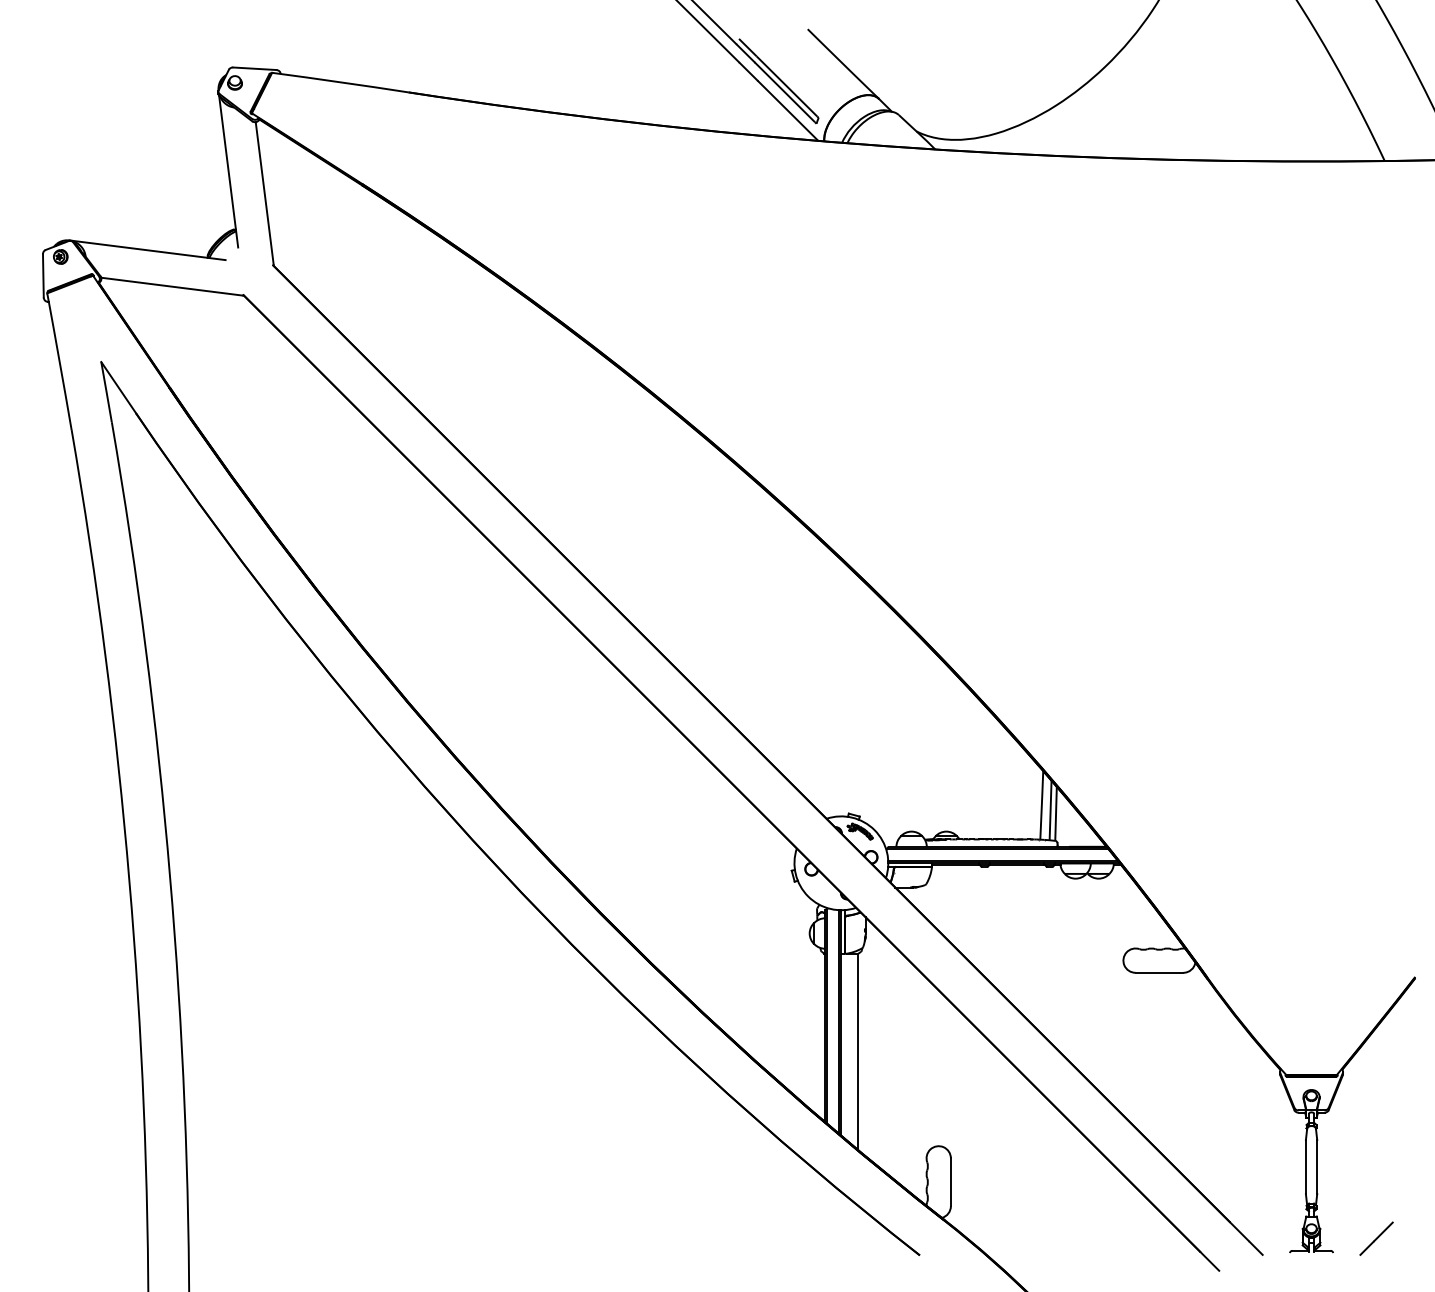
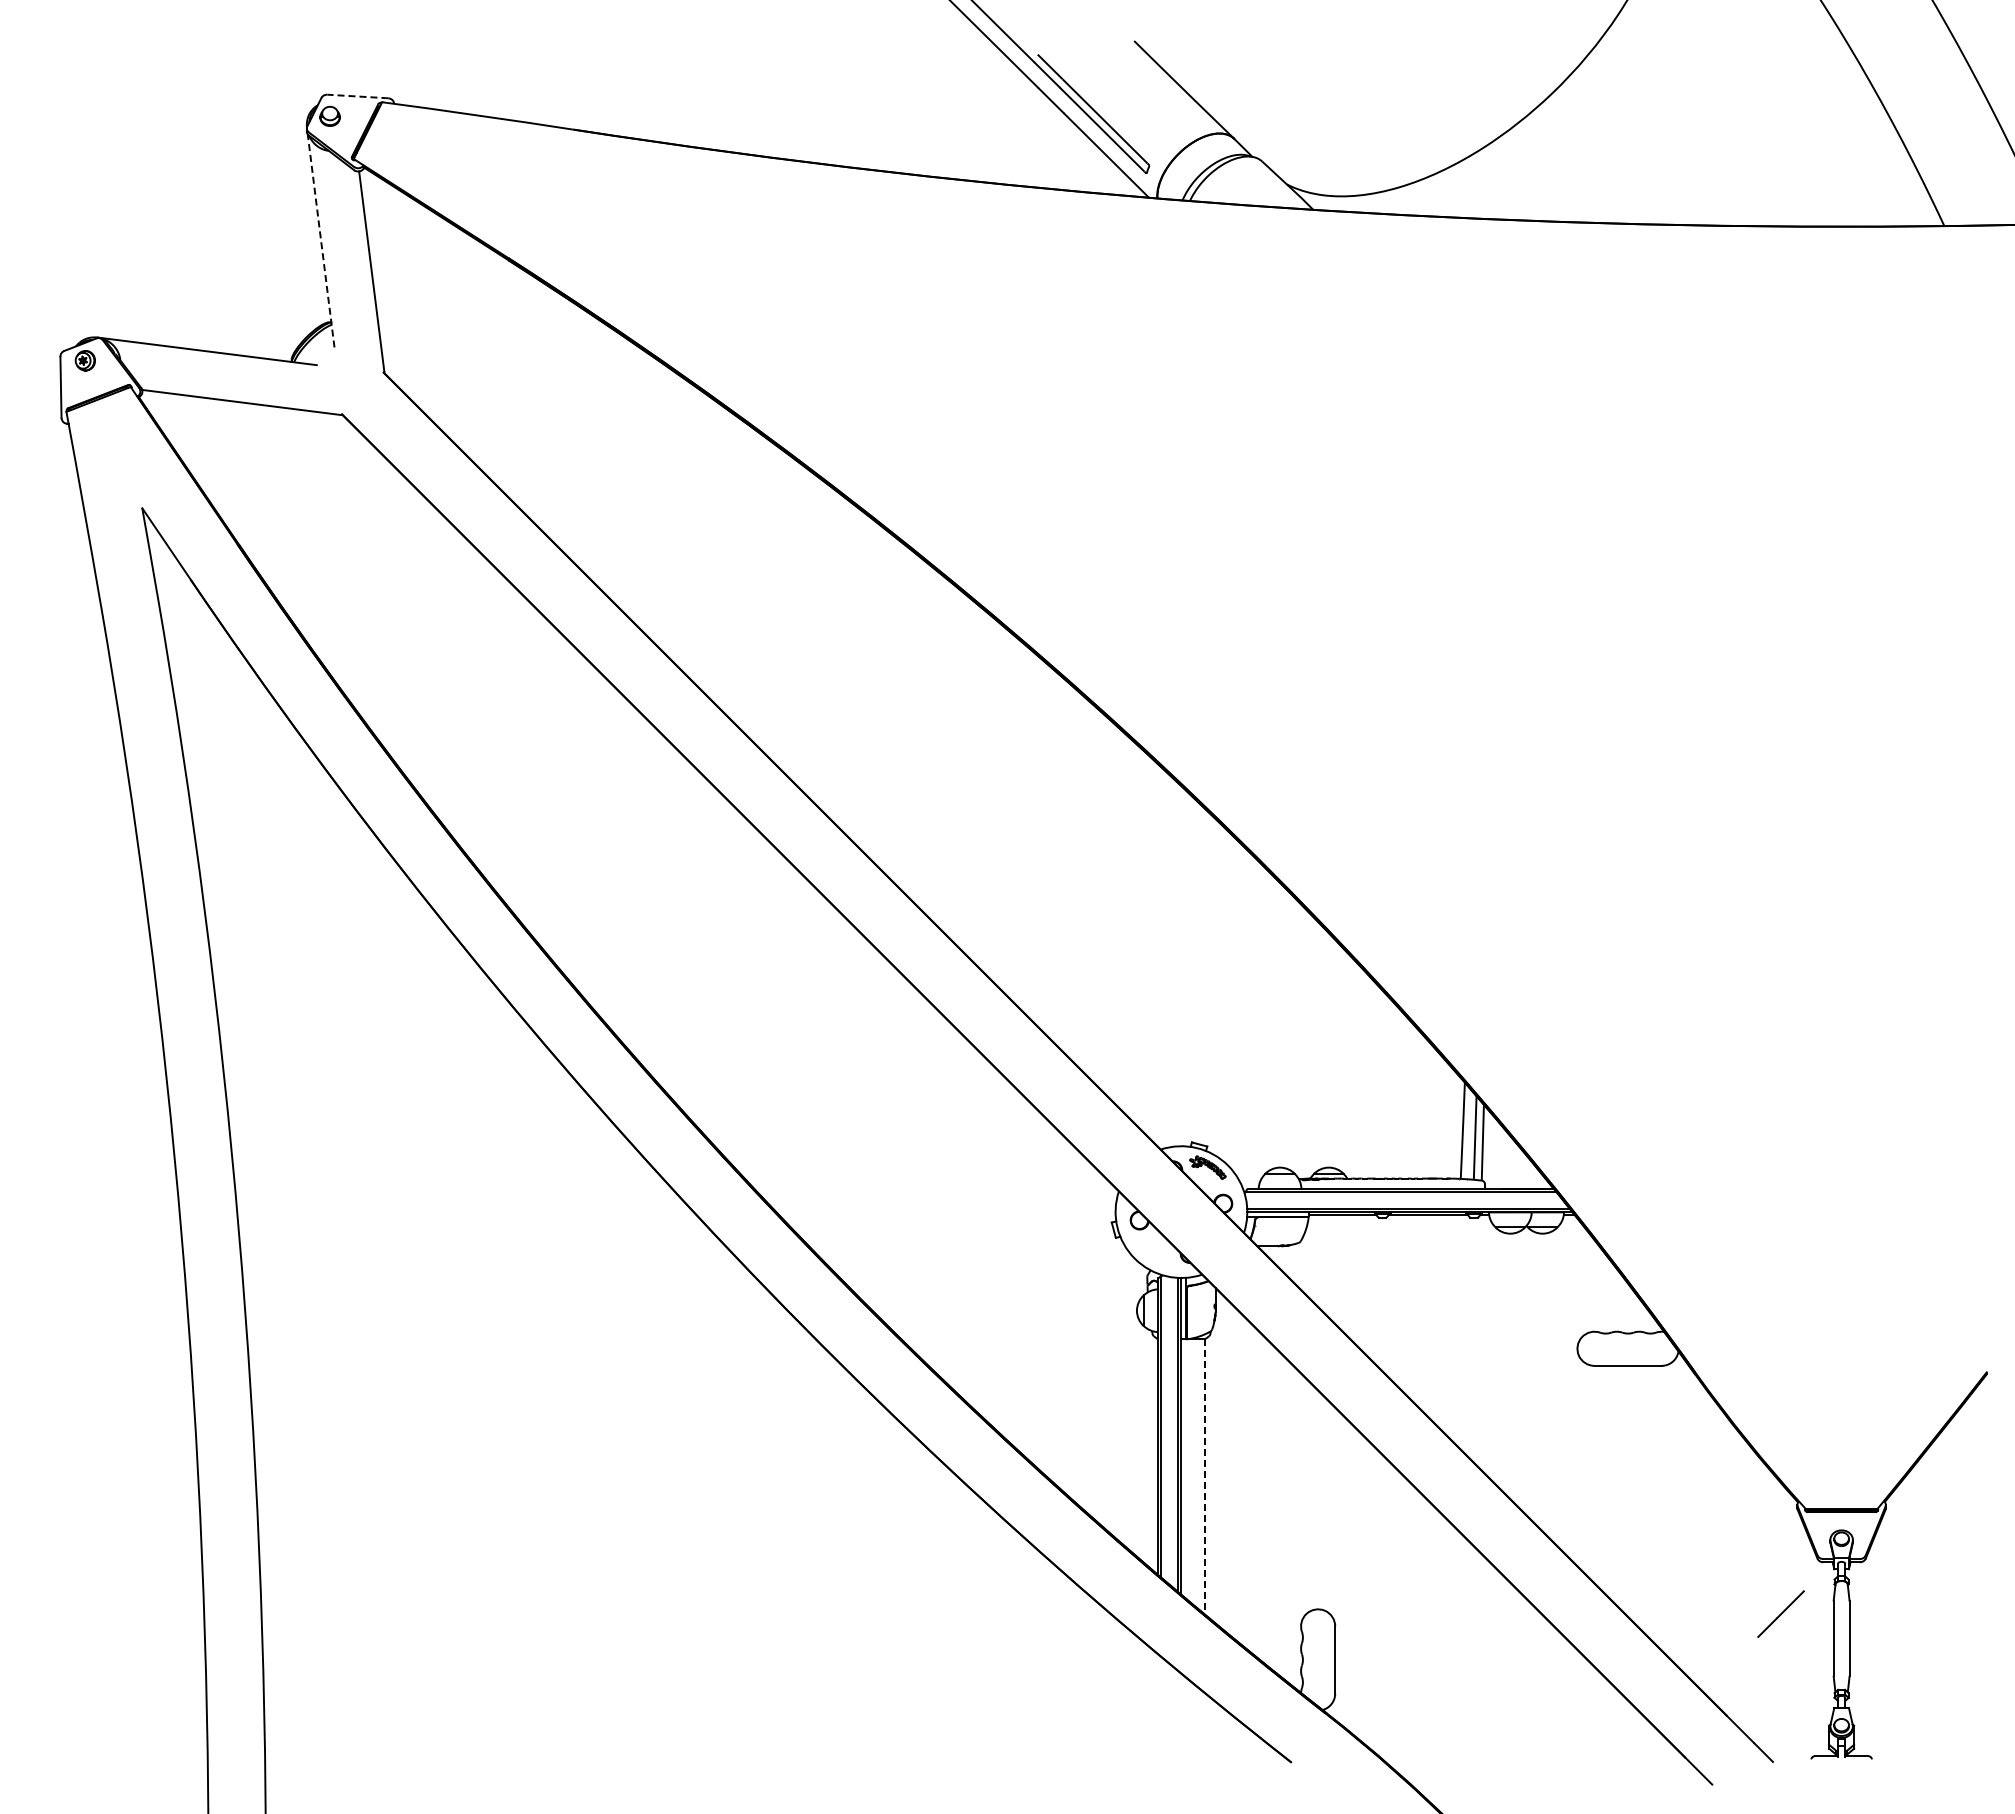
line: (254, 68) -> (357, 96), solid -> dashed
line: (228, 171) -> (321, 240), solid -> dashed
line: (857, 1051) -> (1204, 1476), solid -> dashed
line: (1376, 1238) -> (1780, 1613), moved

